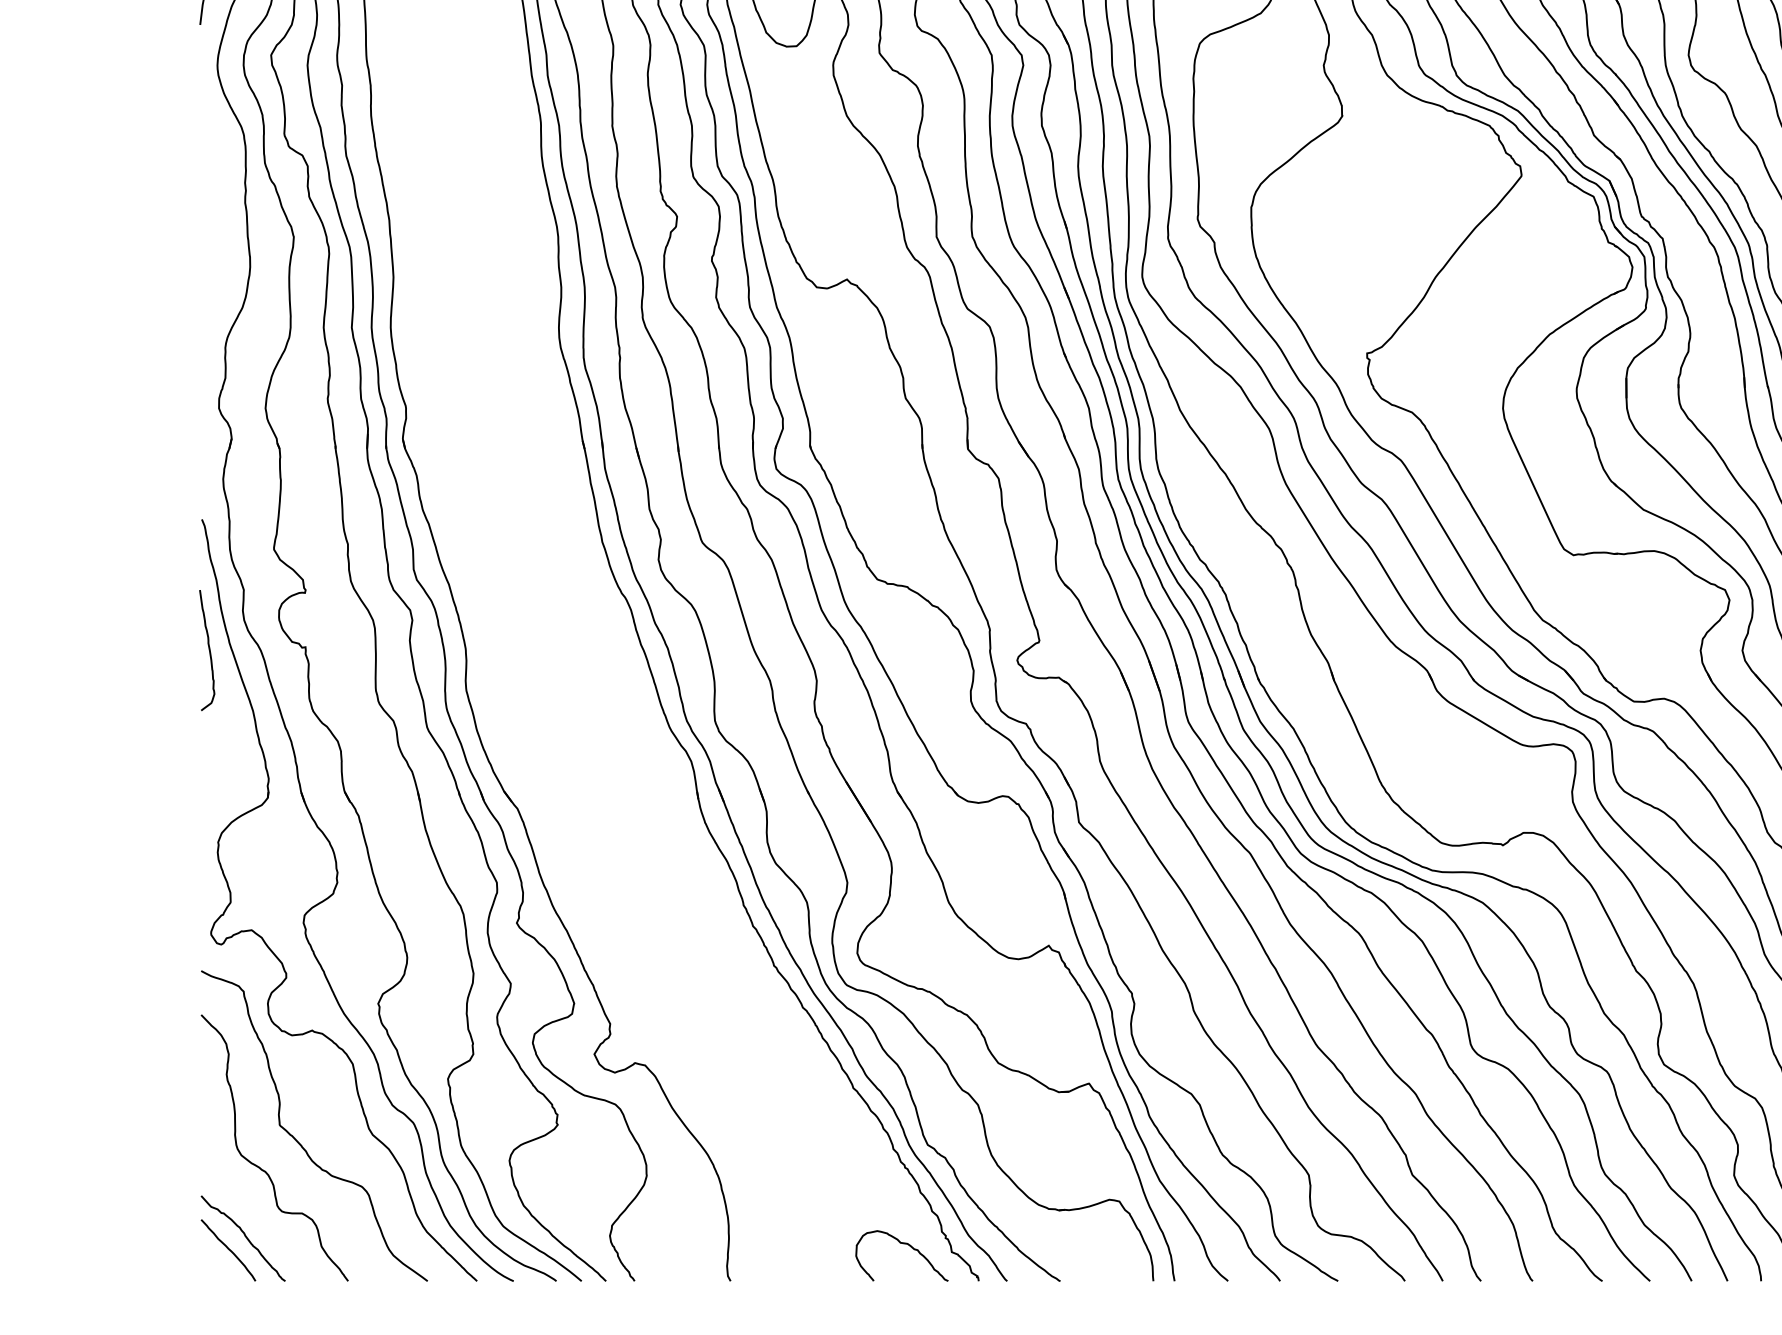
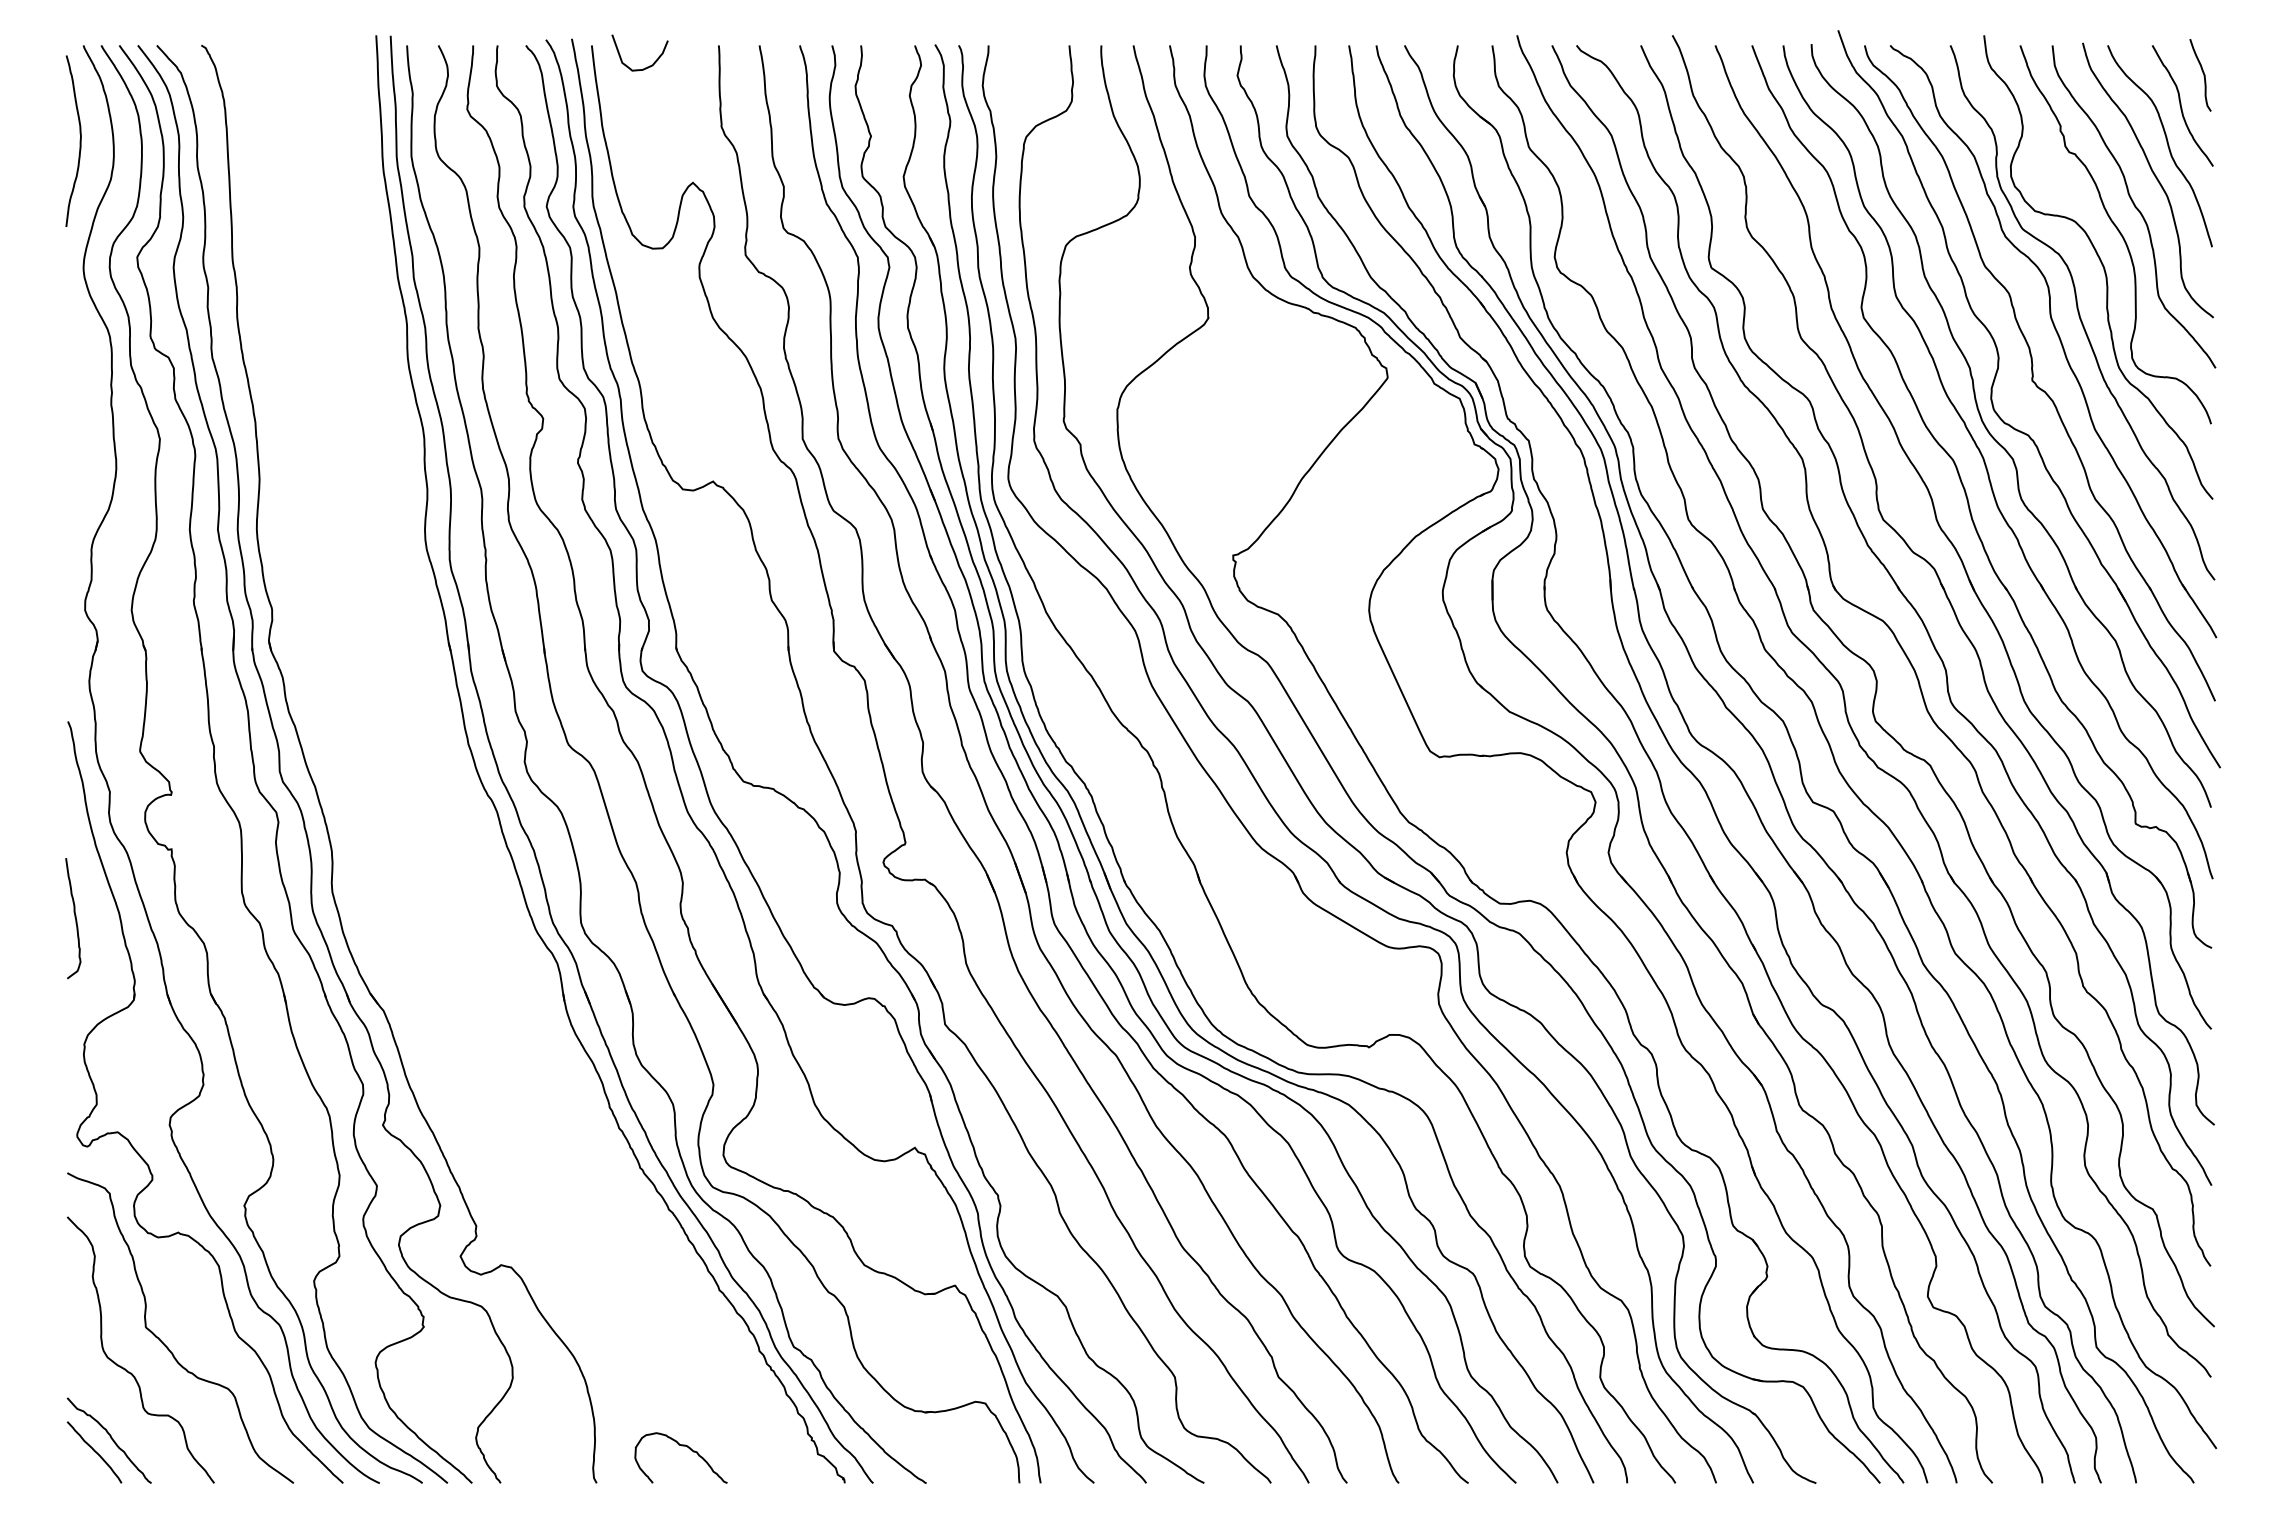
curve: (208, 649) -> (74, 917), moved
curve: (902, 1244) -> (681, 1446), moved

